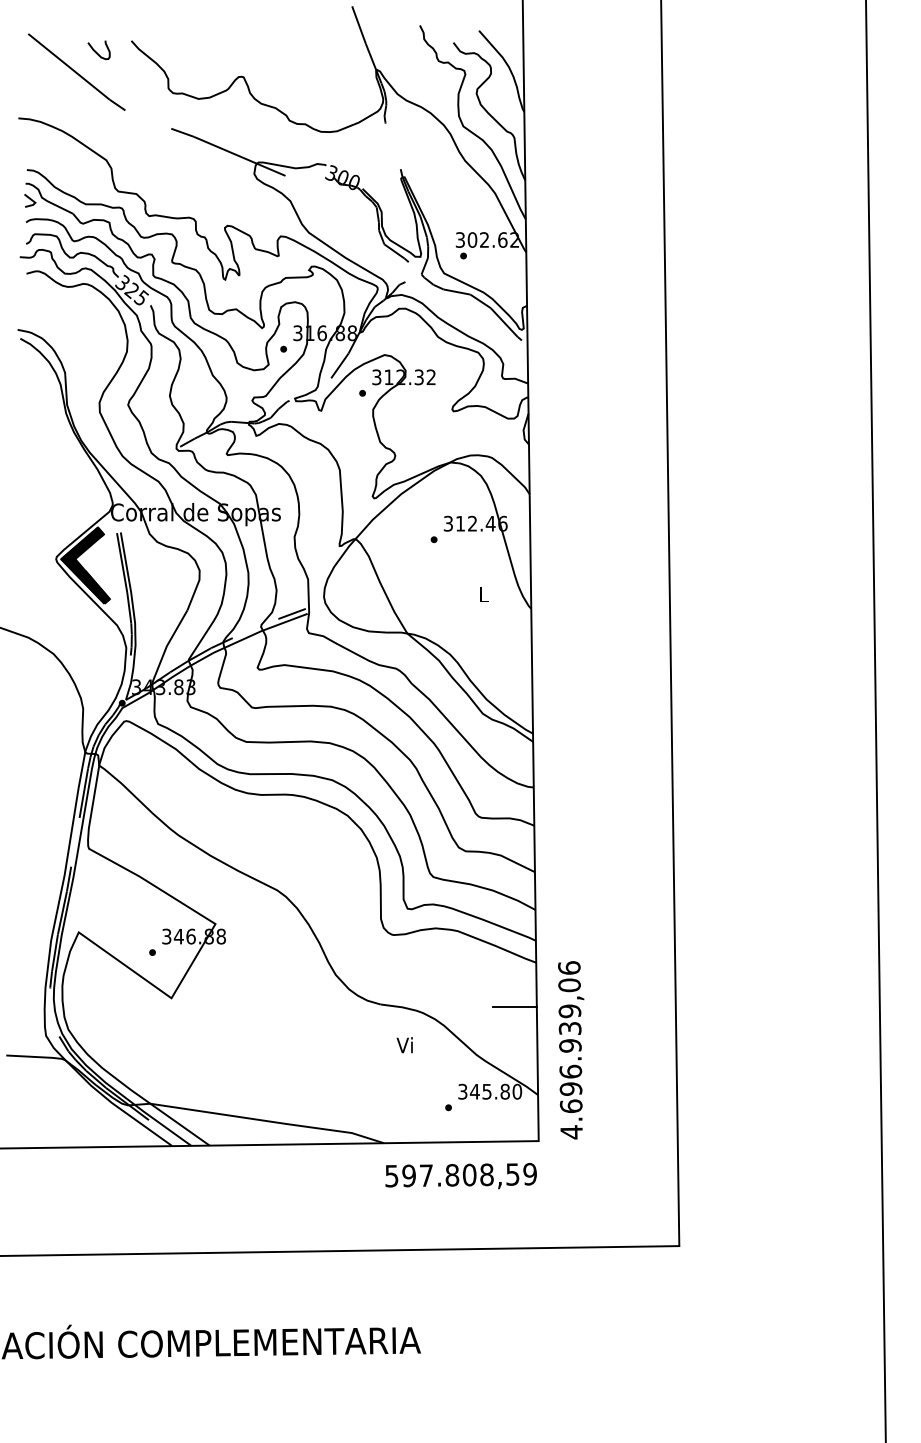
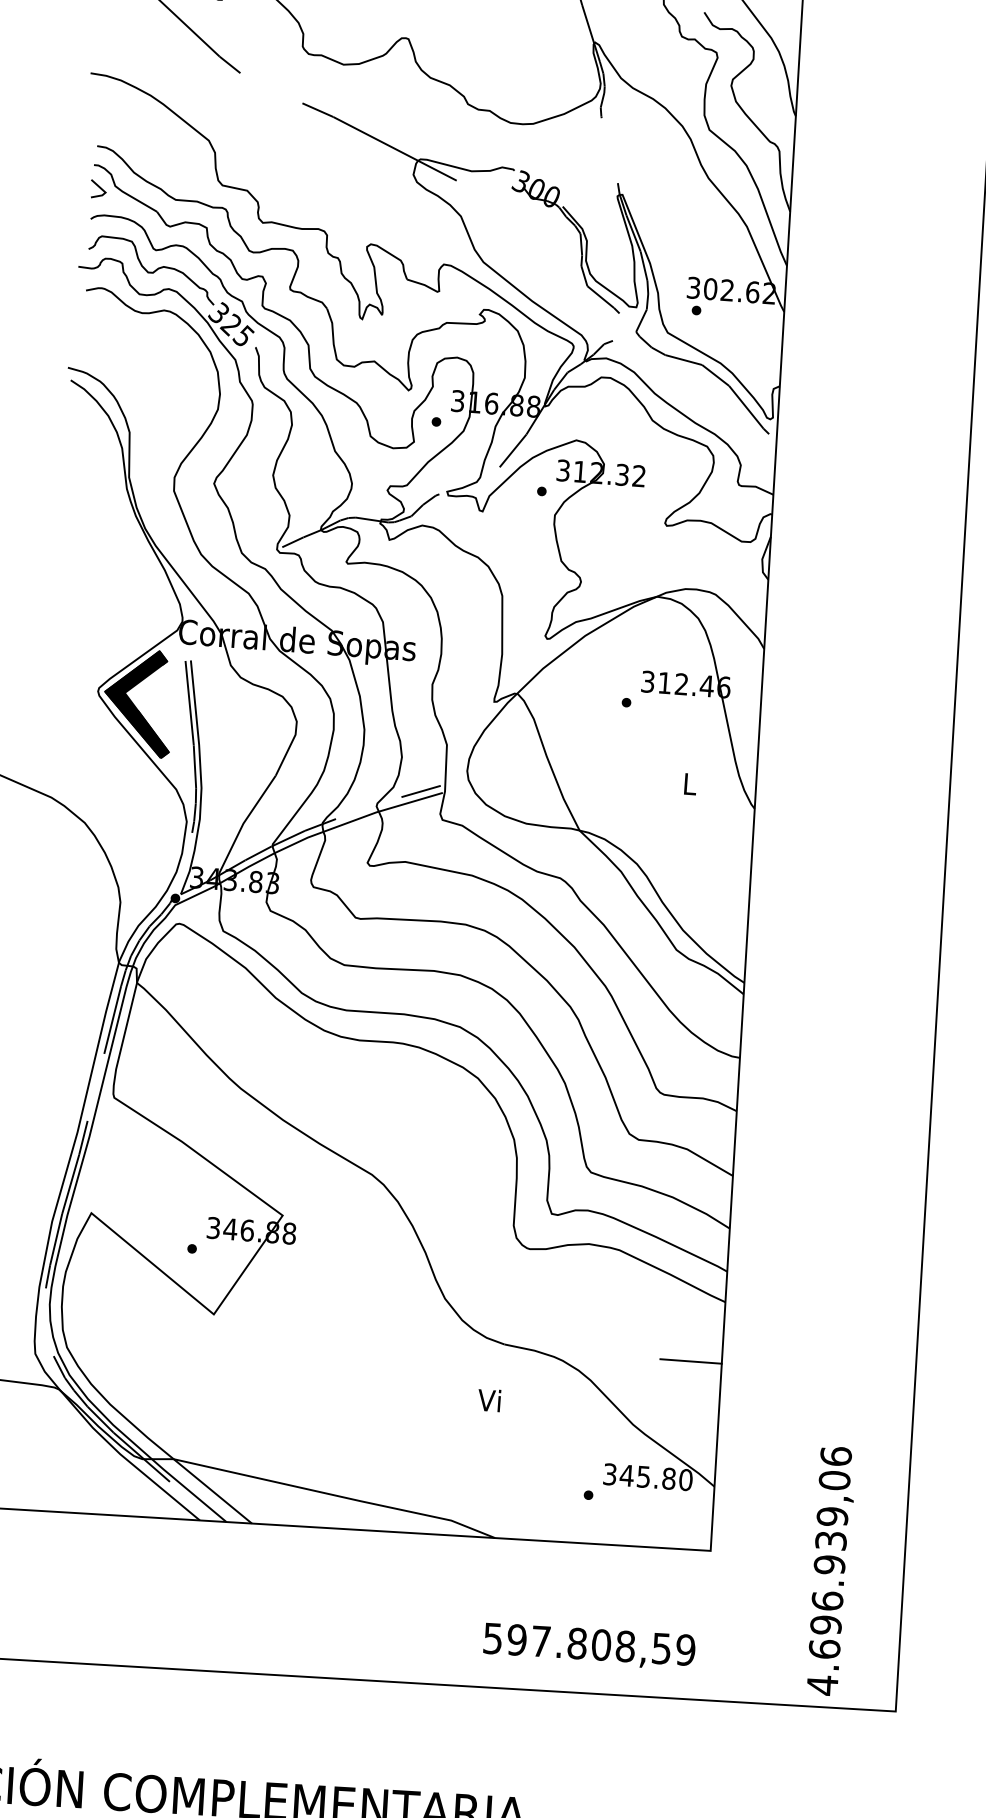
text: (404, 1045) -> (488, 1400), moved
text: (571, 1050) -> (830, 1571), moved
text: (460, 1176) -> (588, 1646), moved

